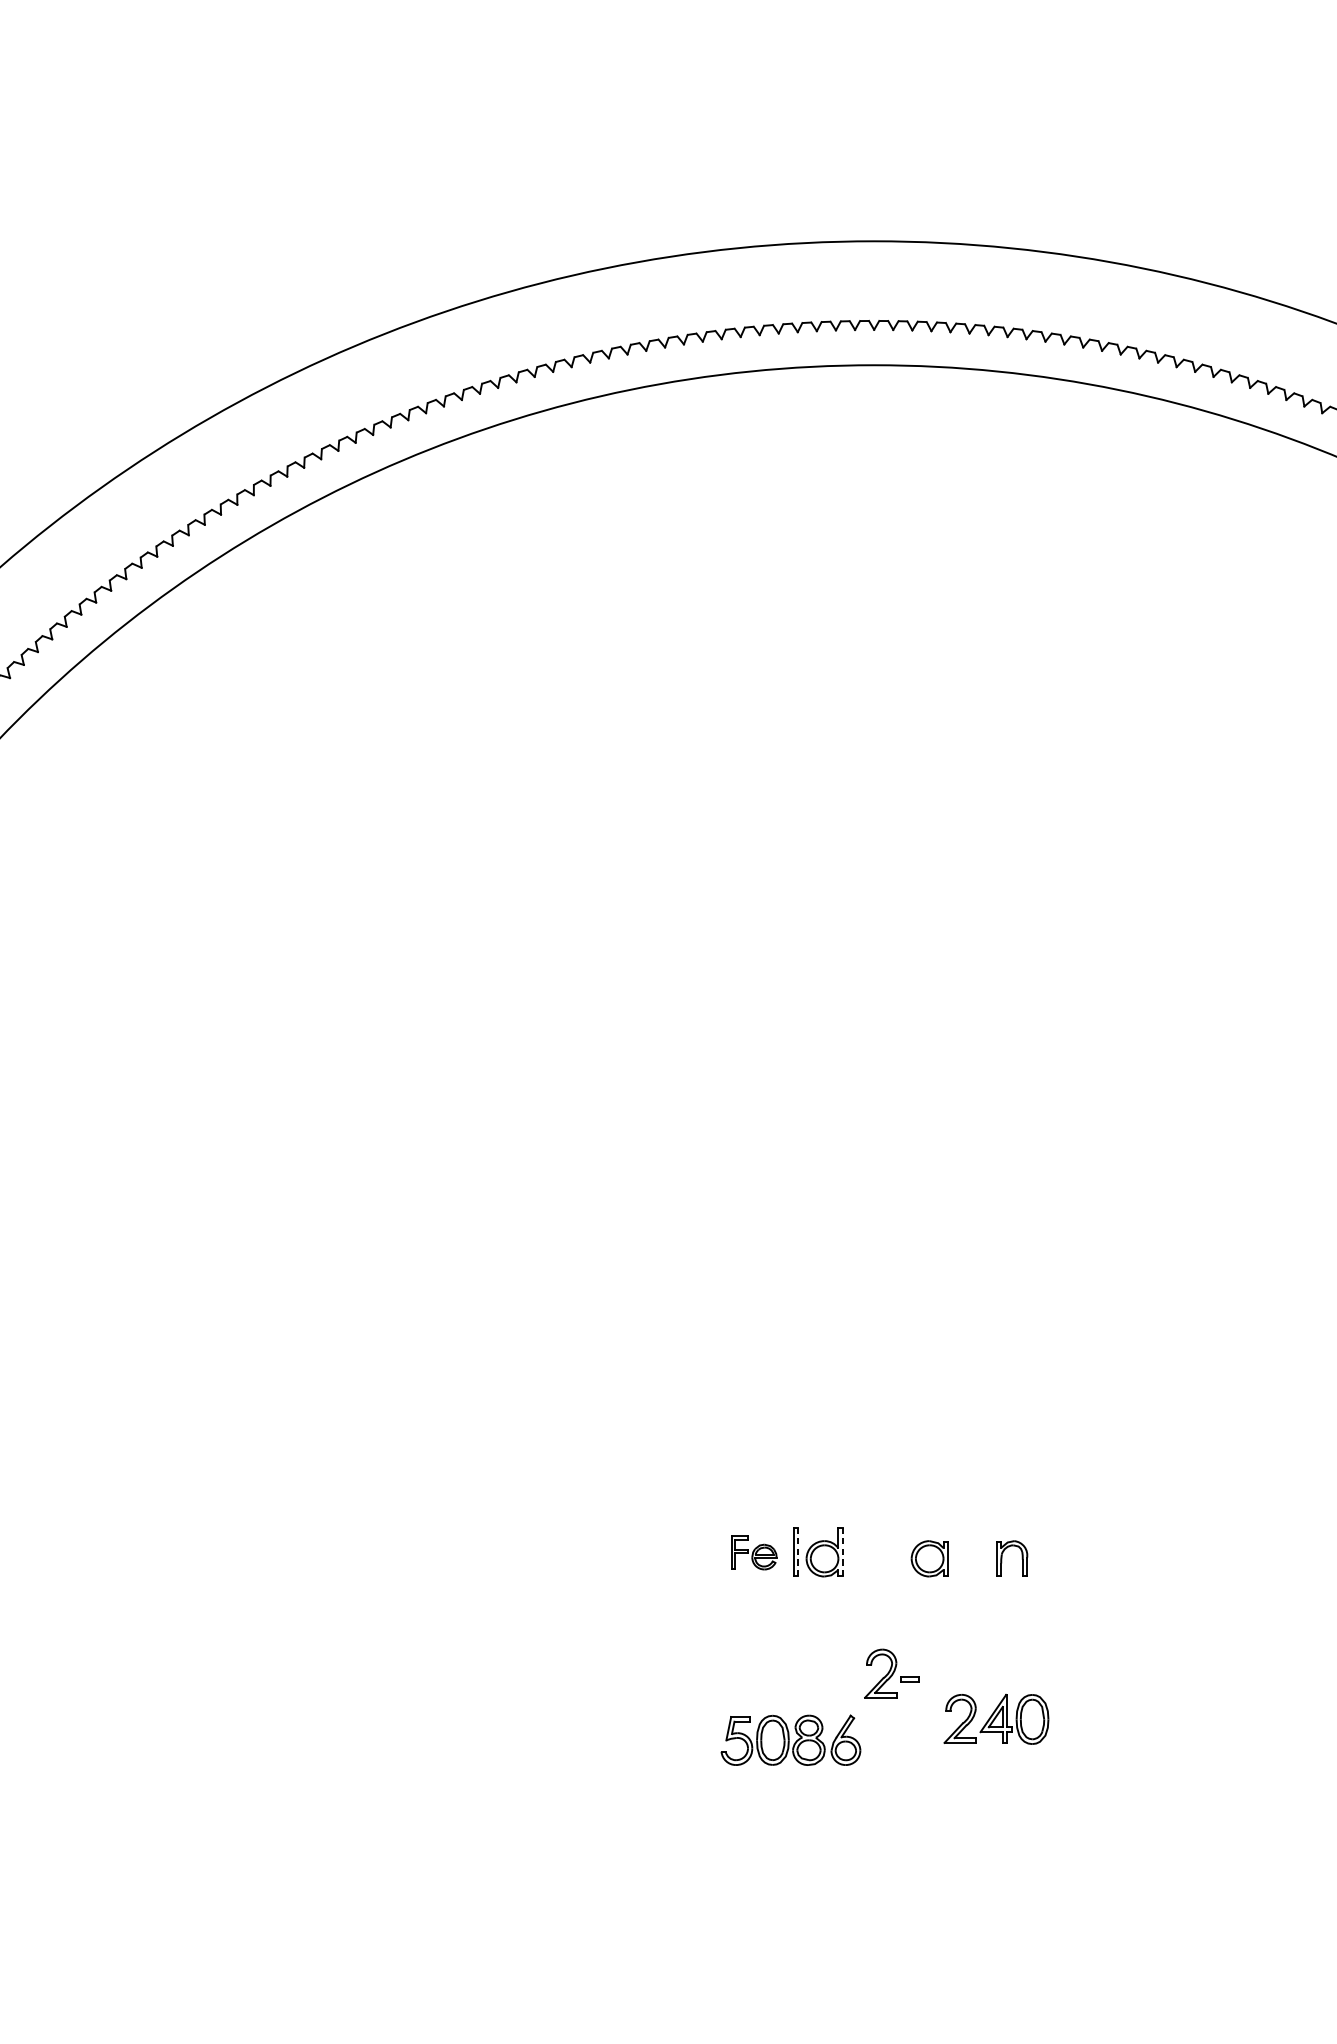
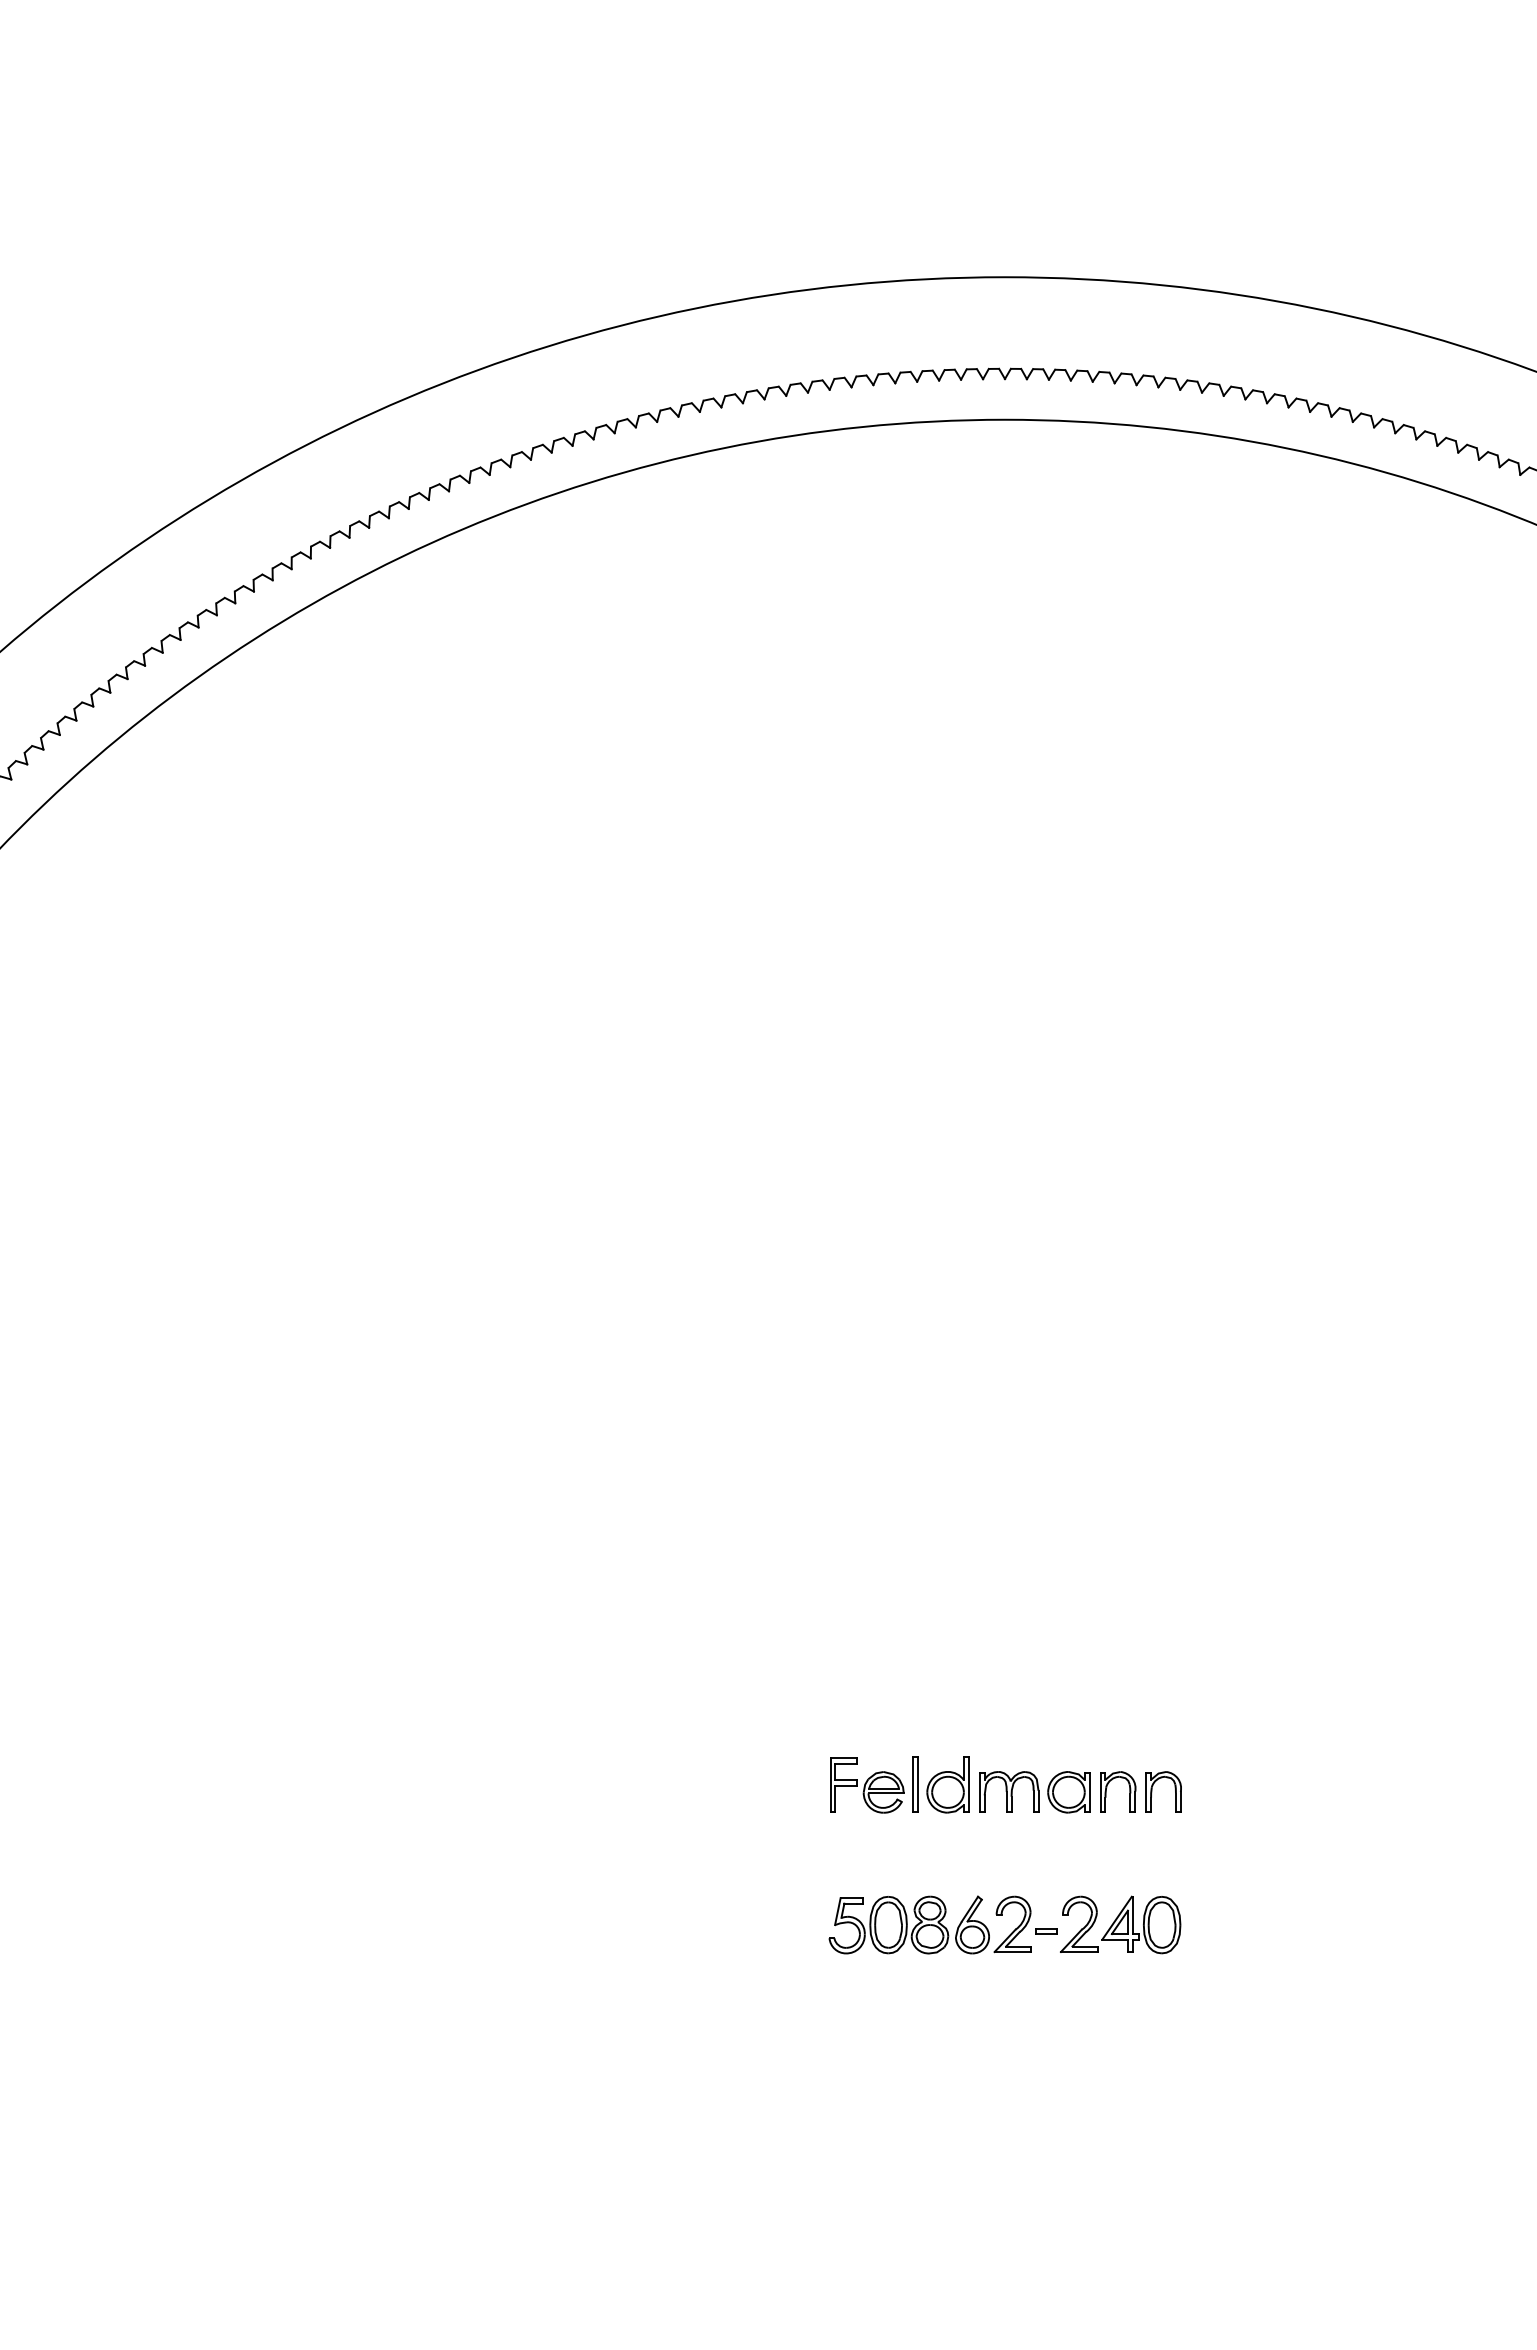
part: (754, 1552) -> (867, 1785), size x1.43
line: (798, 1552) -> (917, 1784), dashed -> solid
line: (842, 1552) -> (968, 1784), dashed -> solid
part: (878, 1558) -> (1009, 1791), added
part: (982, 1558) -> (1129, 1791), added
part: (996, 1718) -> (1120, 1924), moved
part: (790, 1739) -> (908, 1924), moved

